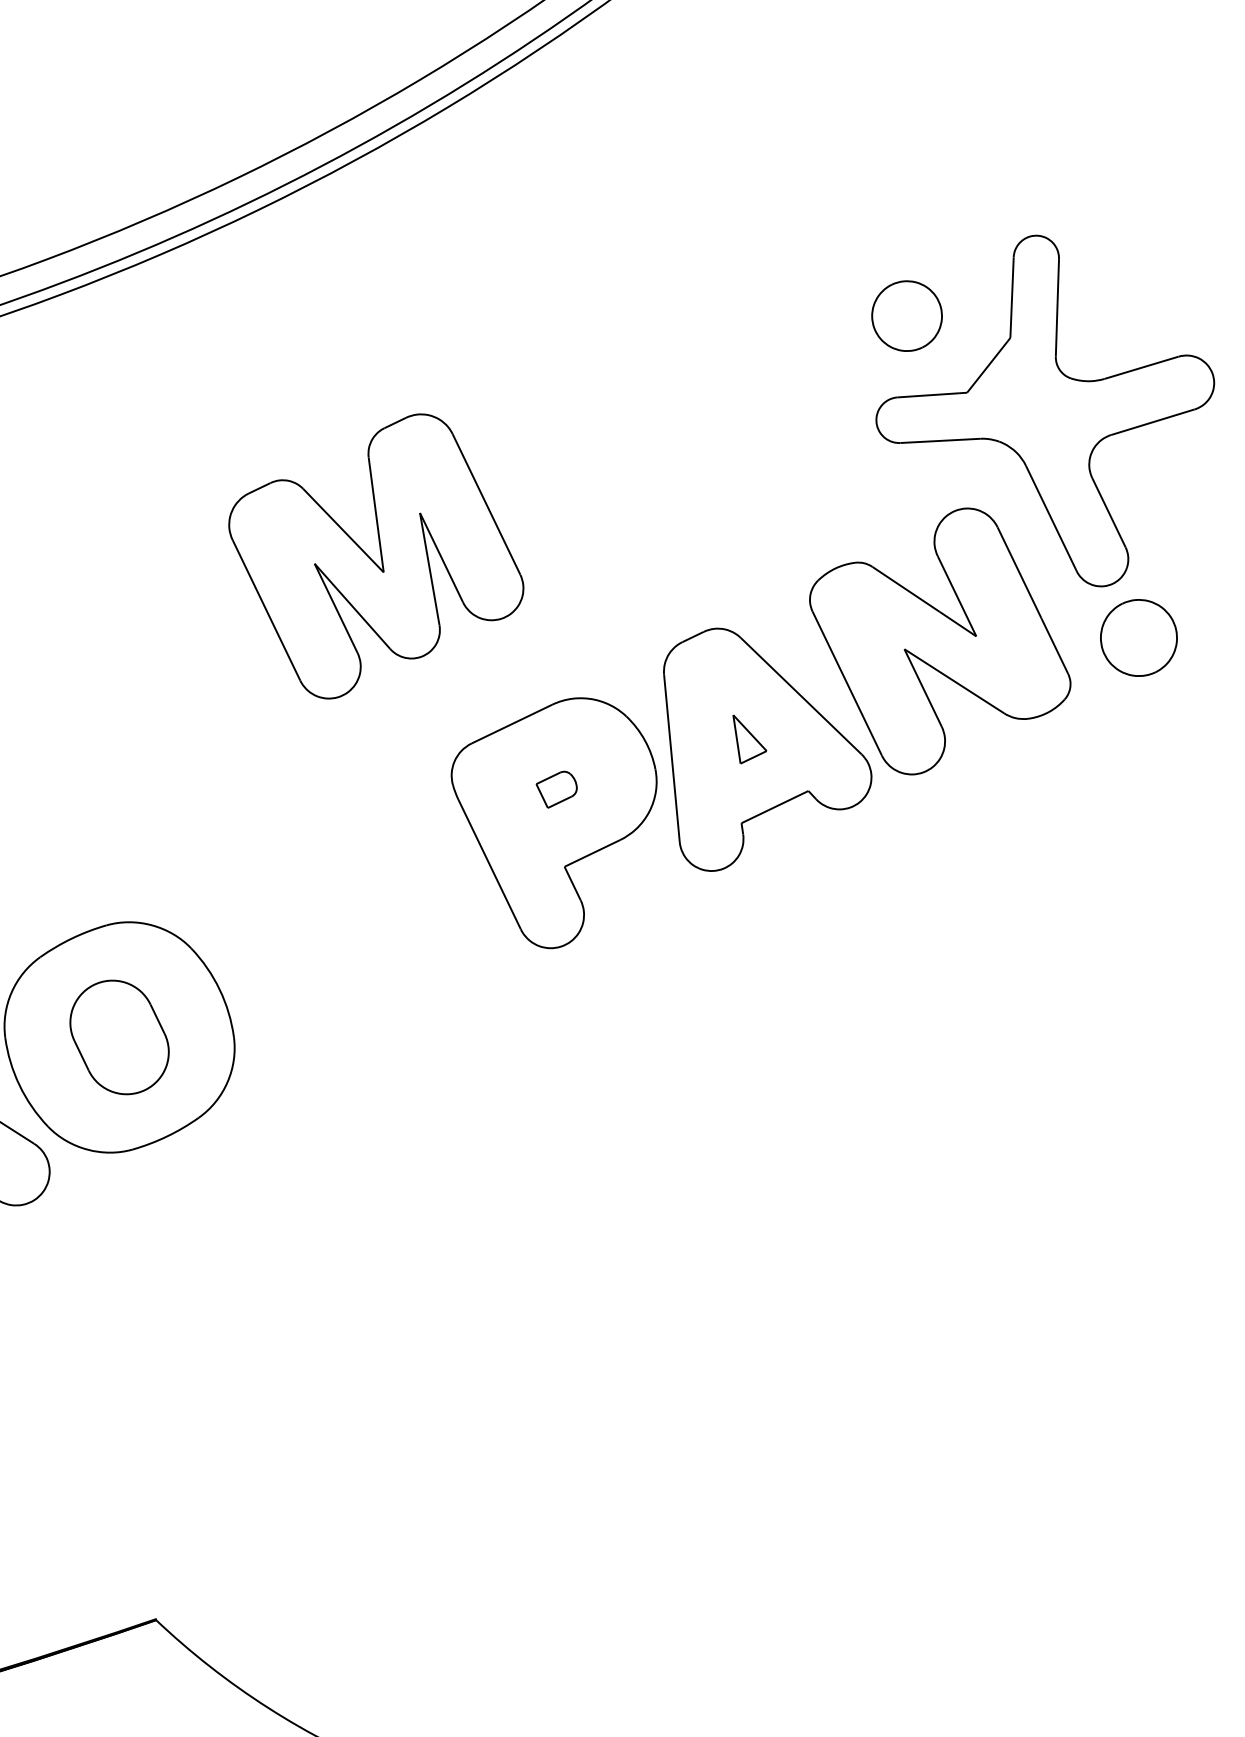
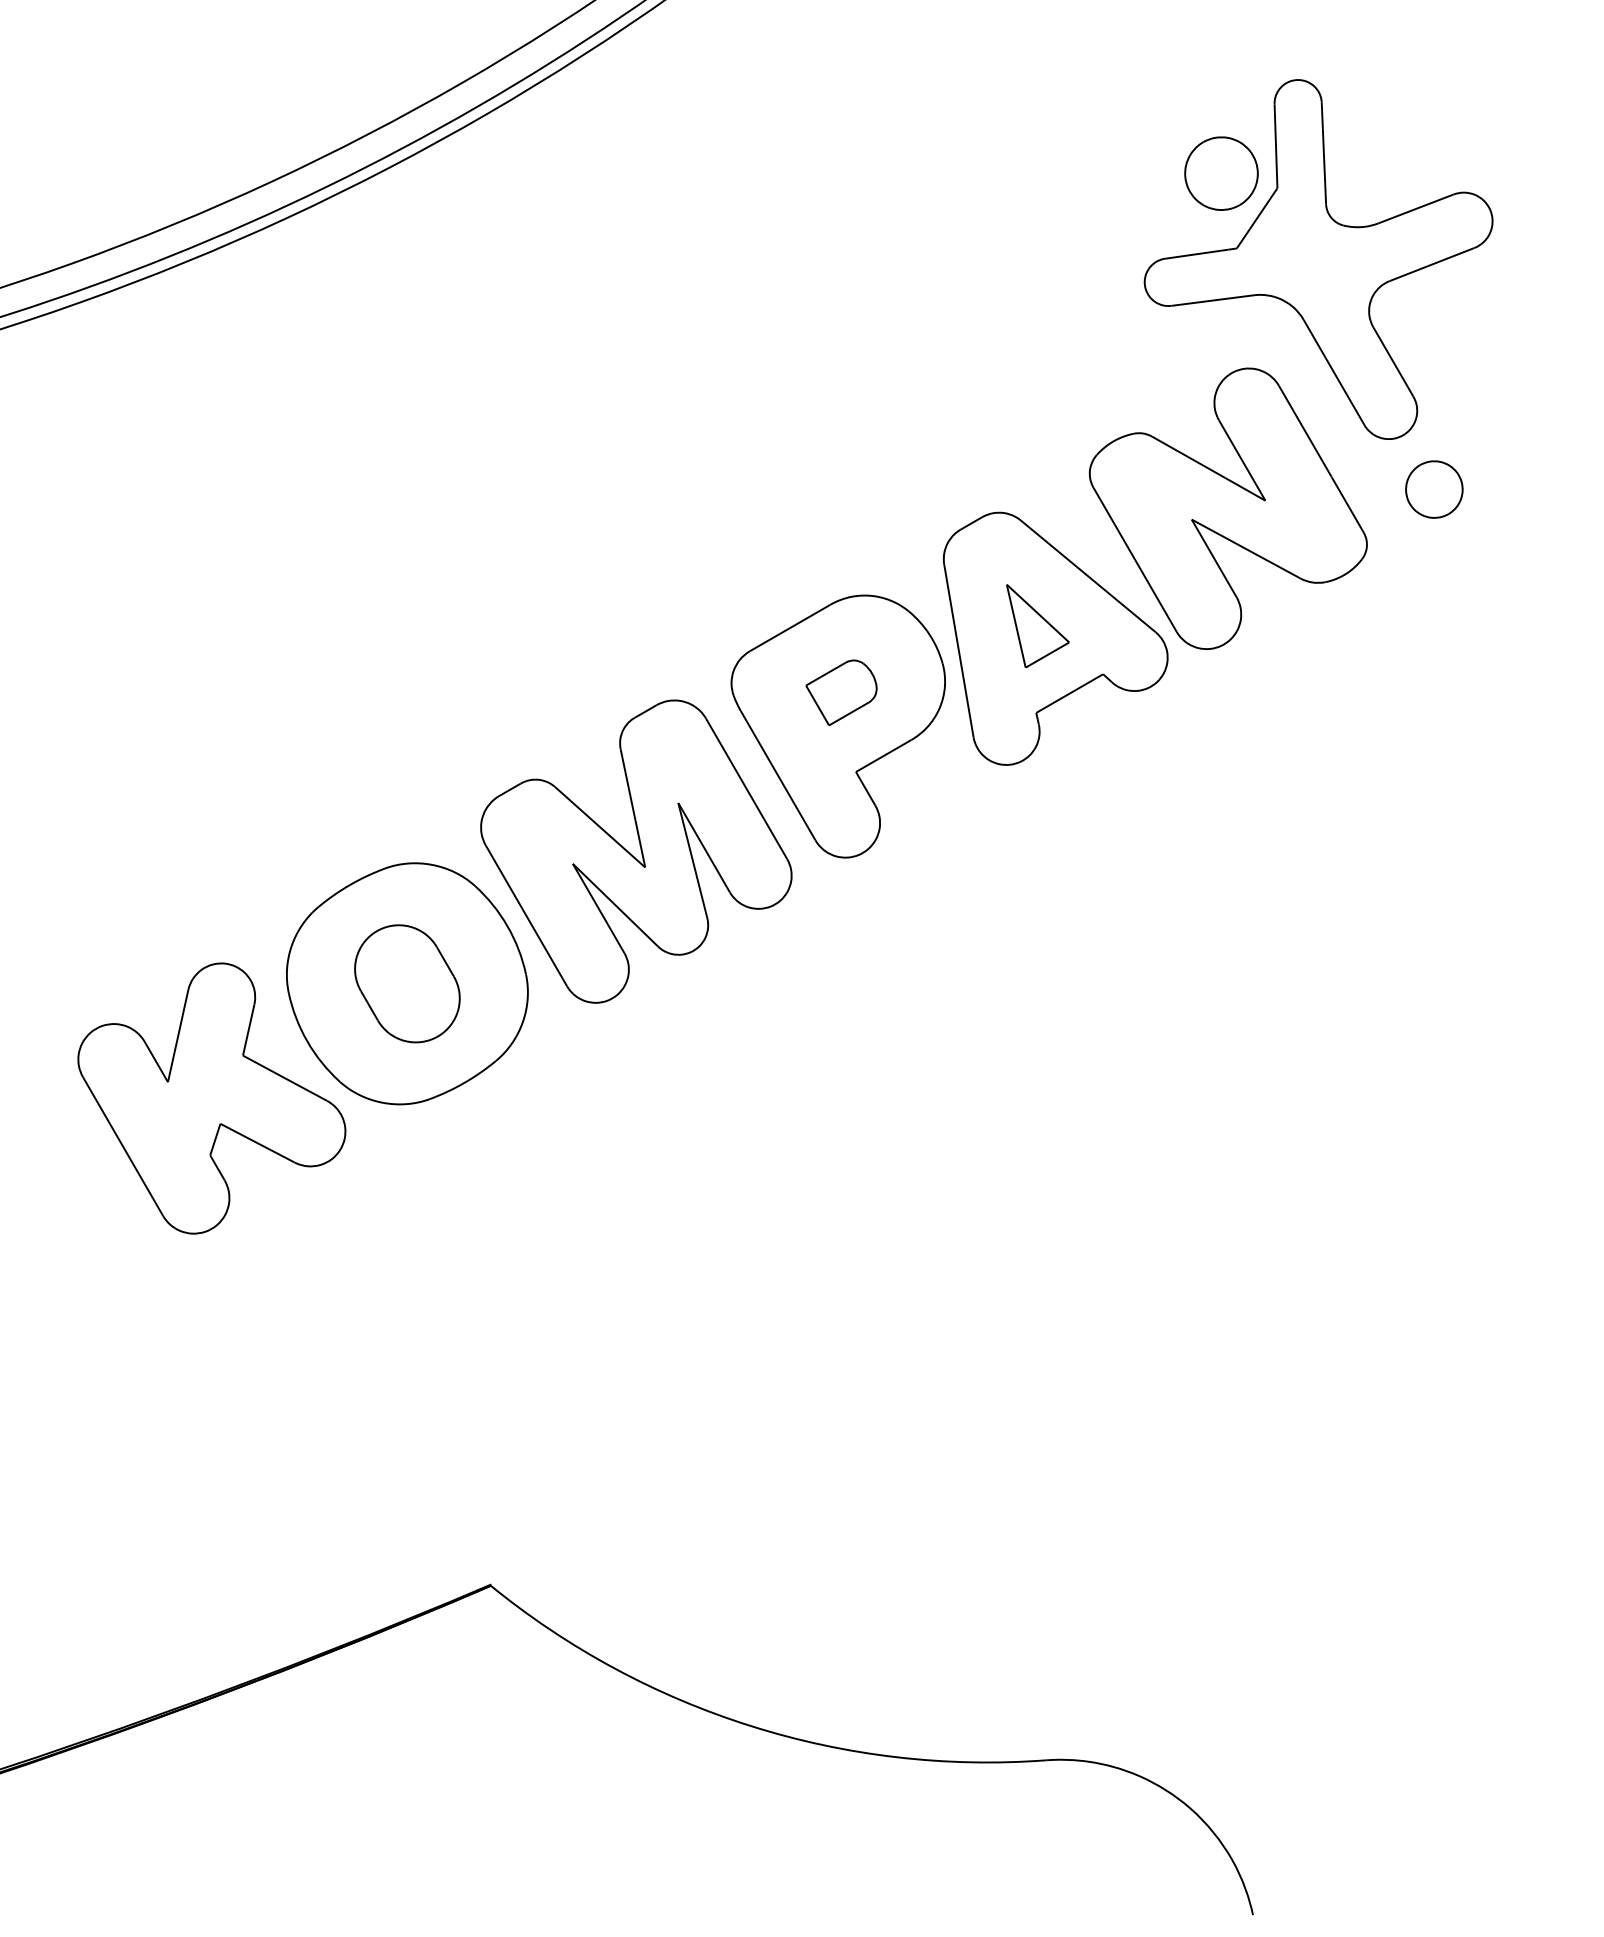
part: (907, 315) -> (1221, 173), moved
part: (376, 556) -> (636, 851), moved
part: (1139, 637) -> (1434, 489), size x0.71
part: (748, 740) -> (1037, 626), size x1.67
part: (556, 789) -> (841, 692), size x1.67

